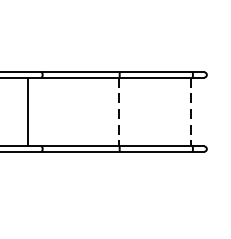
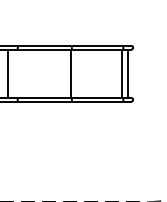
line: (200, 111) -> (128, 73), added
line: (119, 113) -> (71, 74), dashed -> solid
line: (190, 113) -> (121, 74), dashed -> solid

